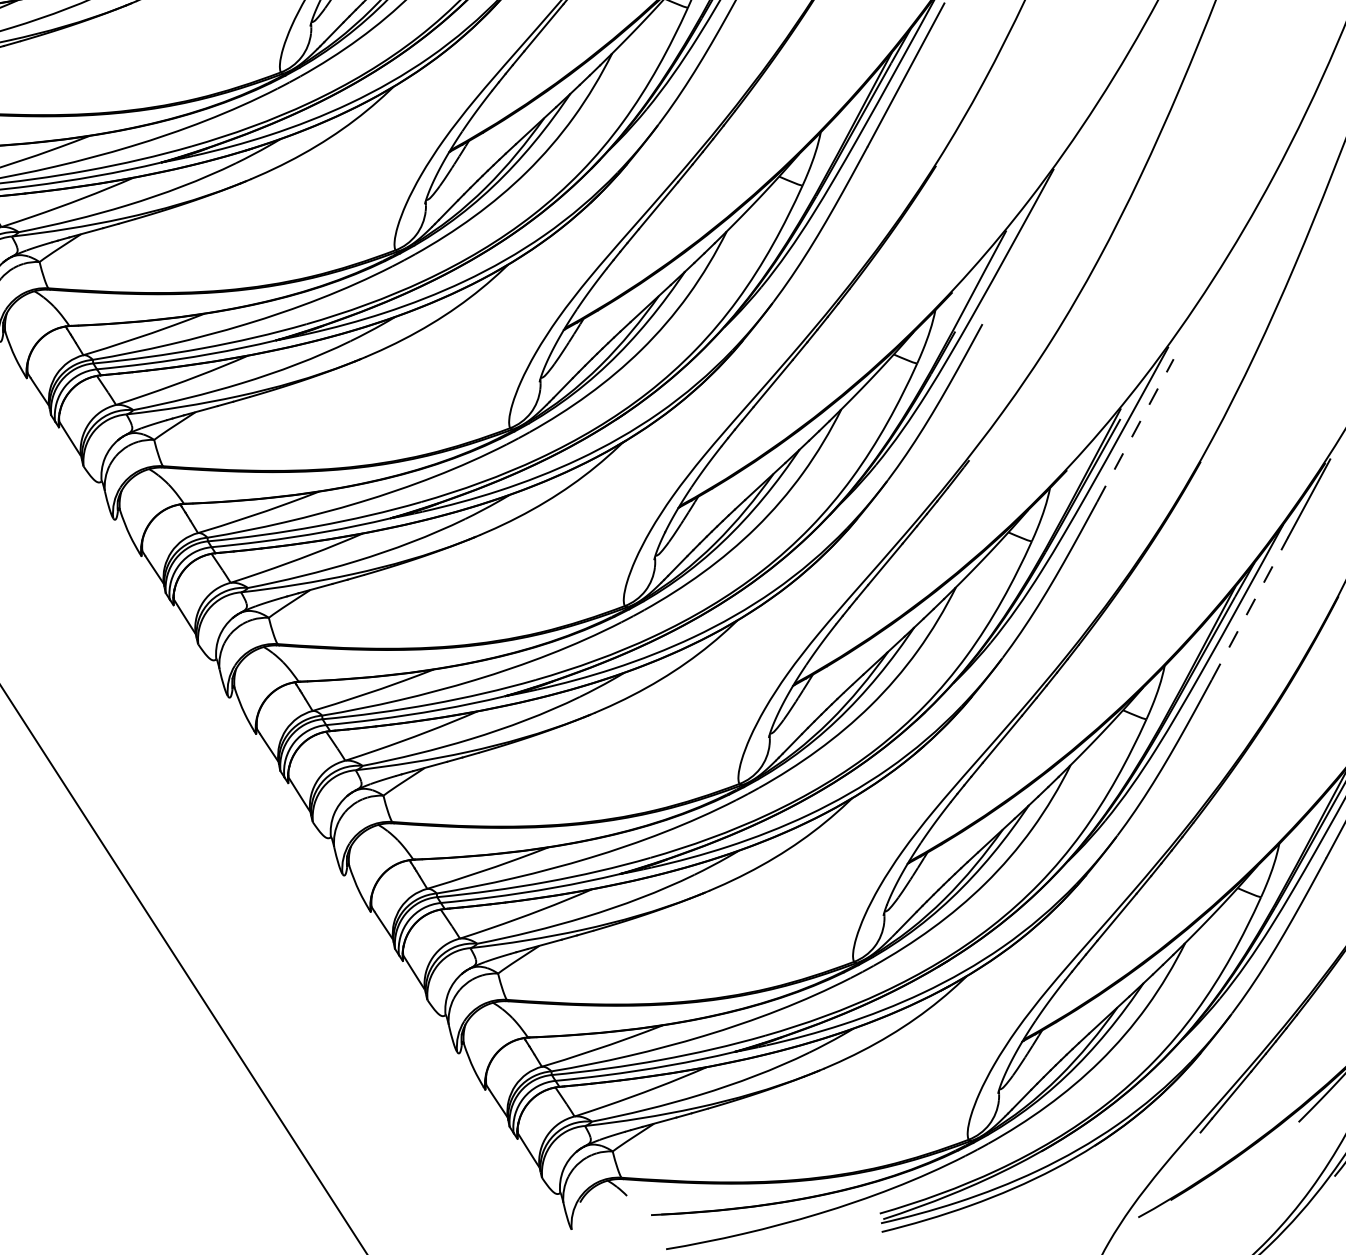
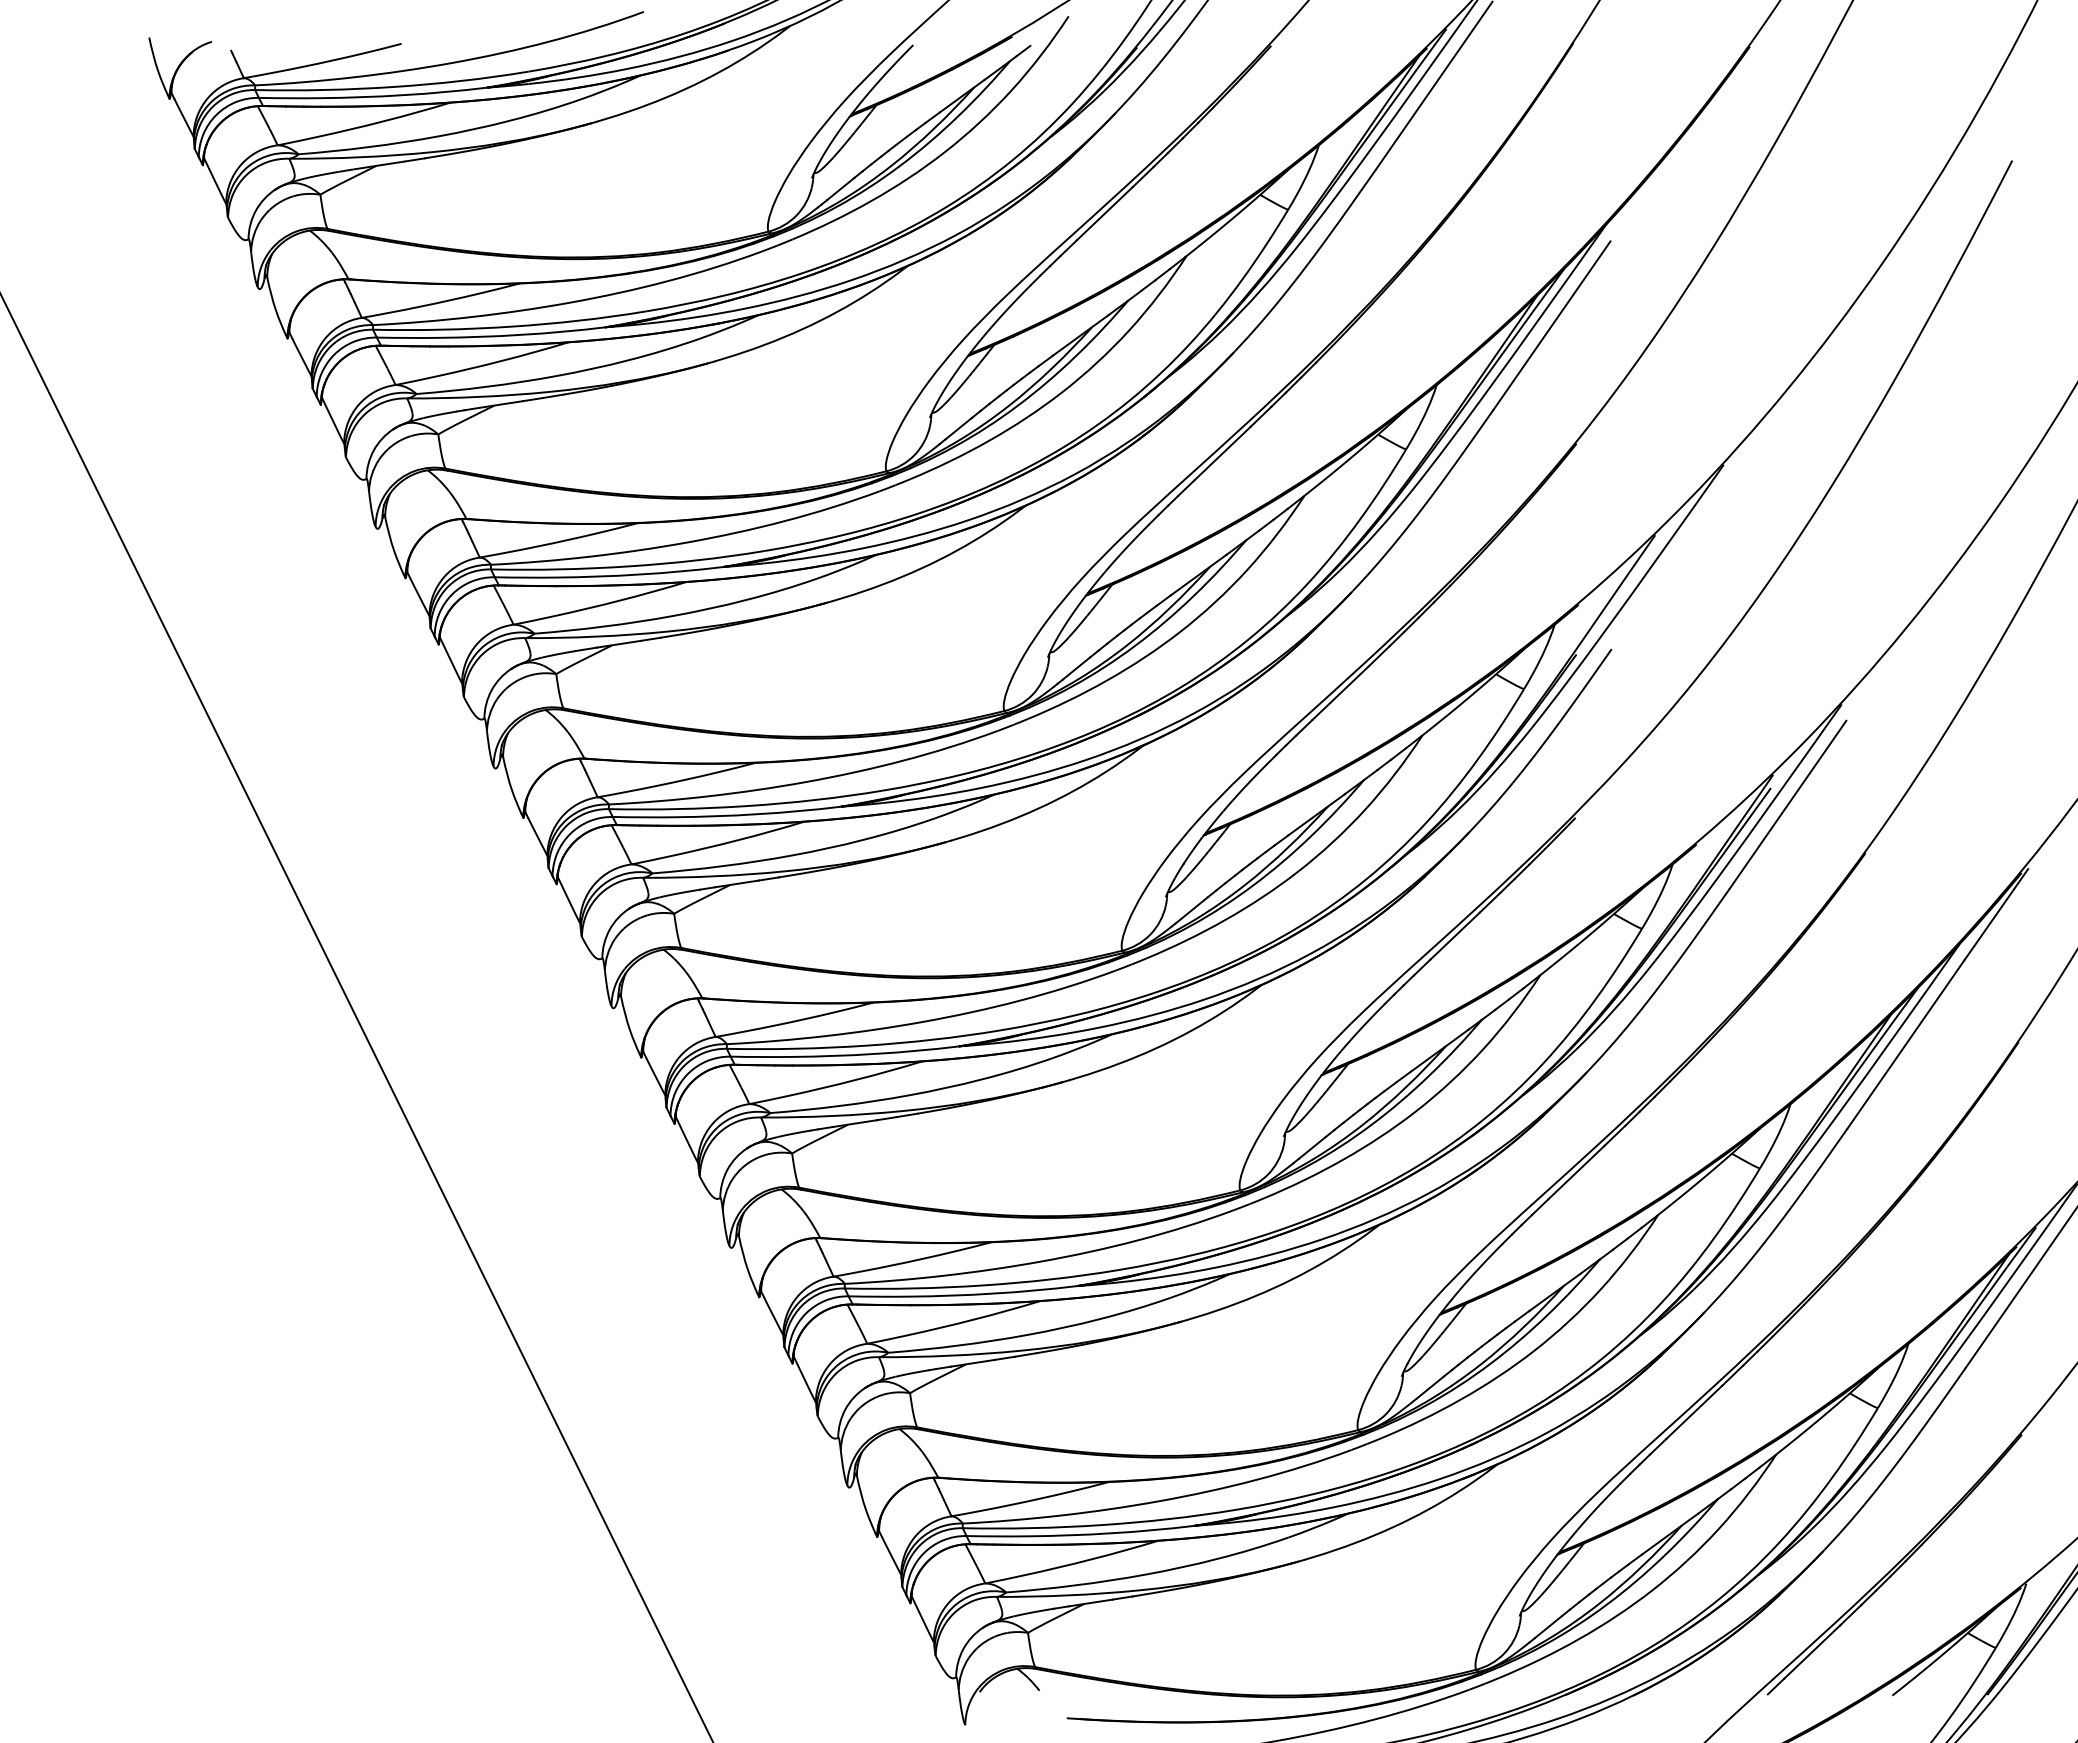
line: (1135, 430) -> (1788, 804), dashed -> solid
line: (1250, 608) -> (1906, 1044), dashed -> solid

